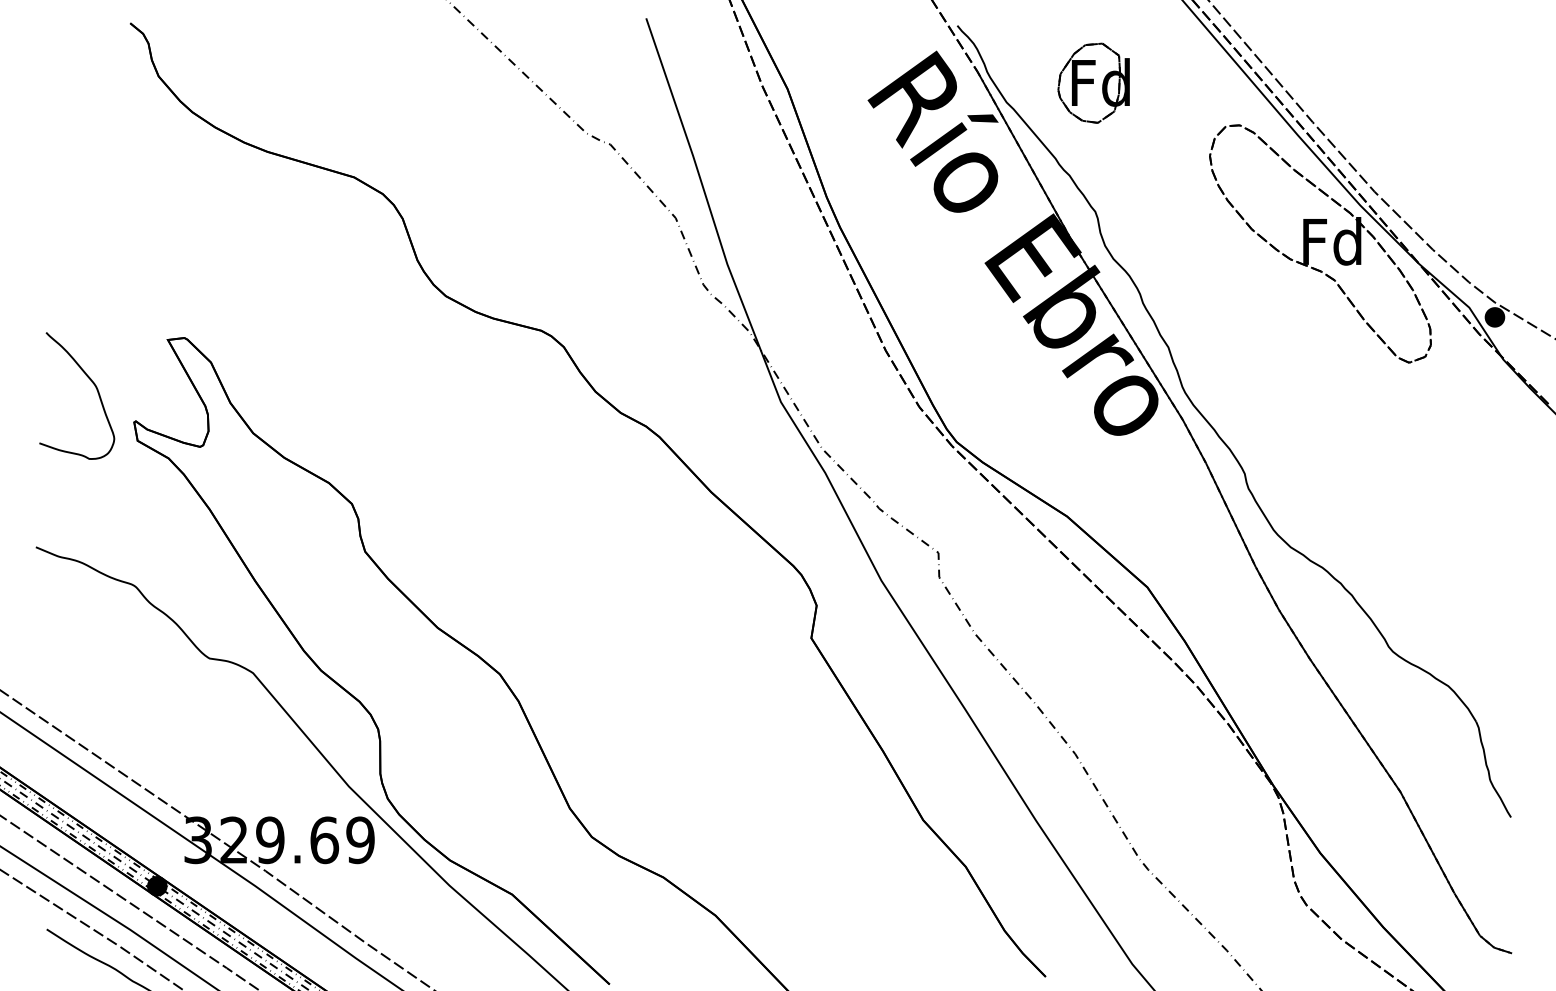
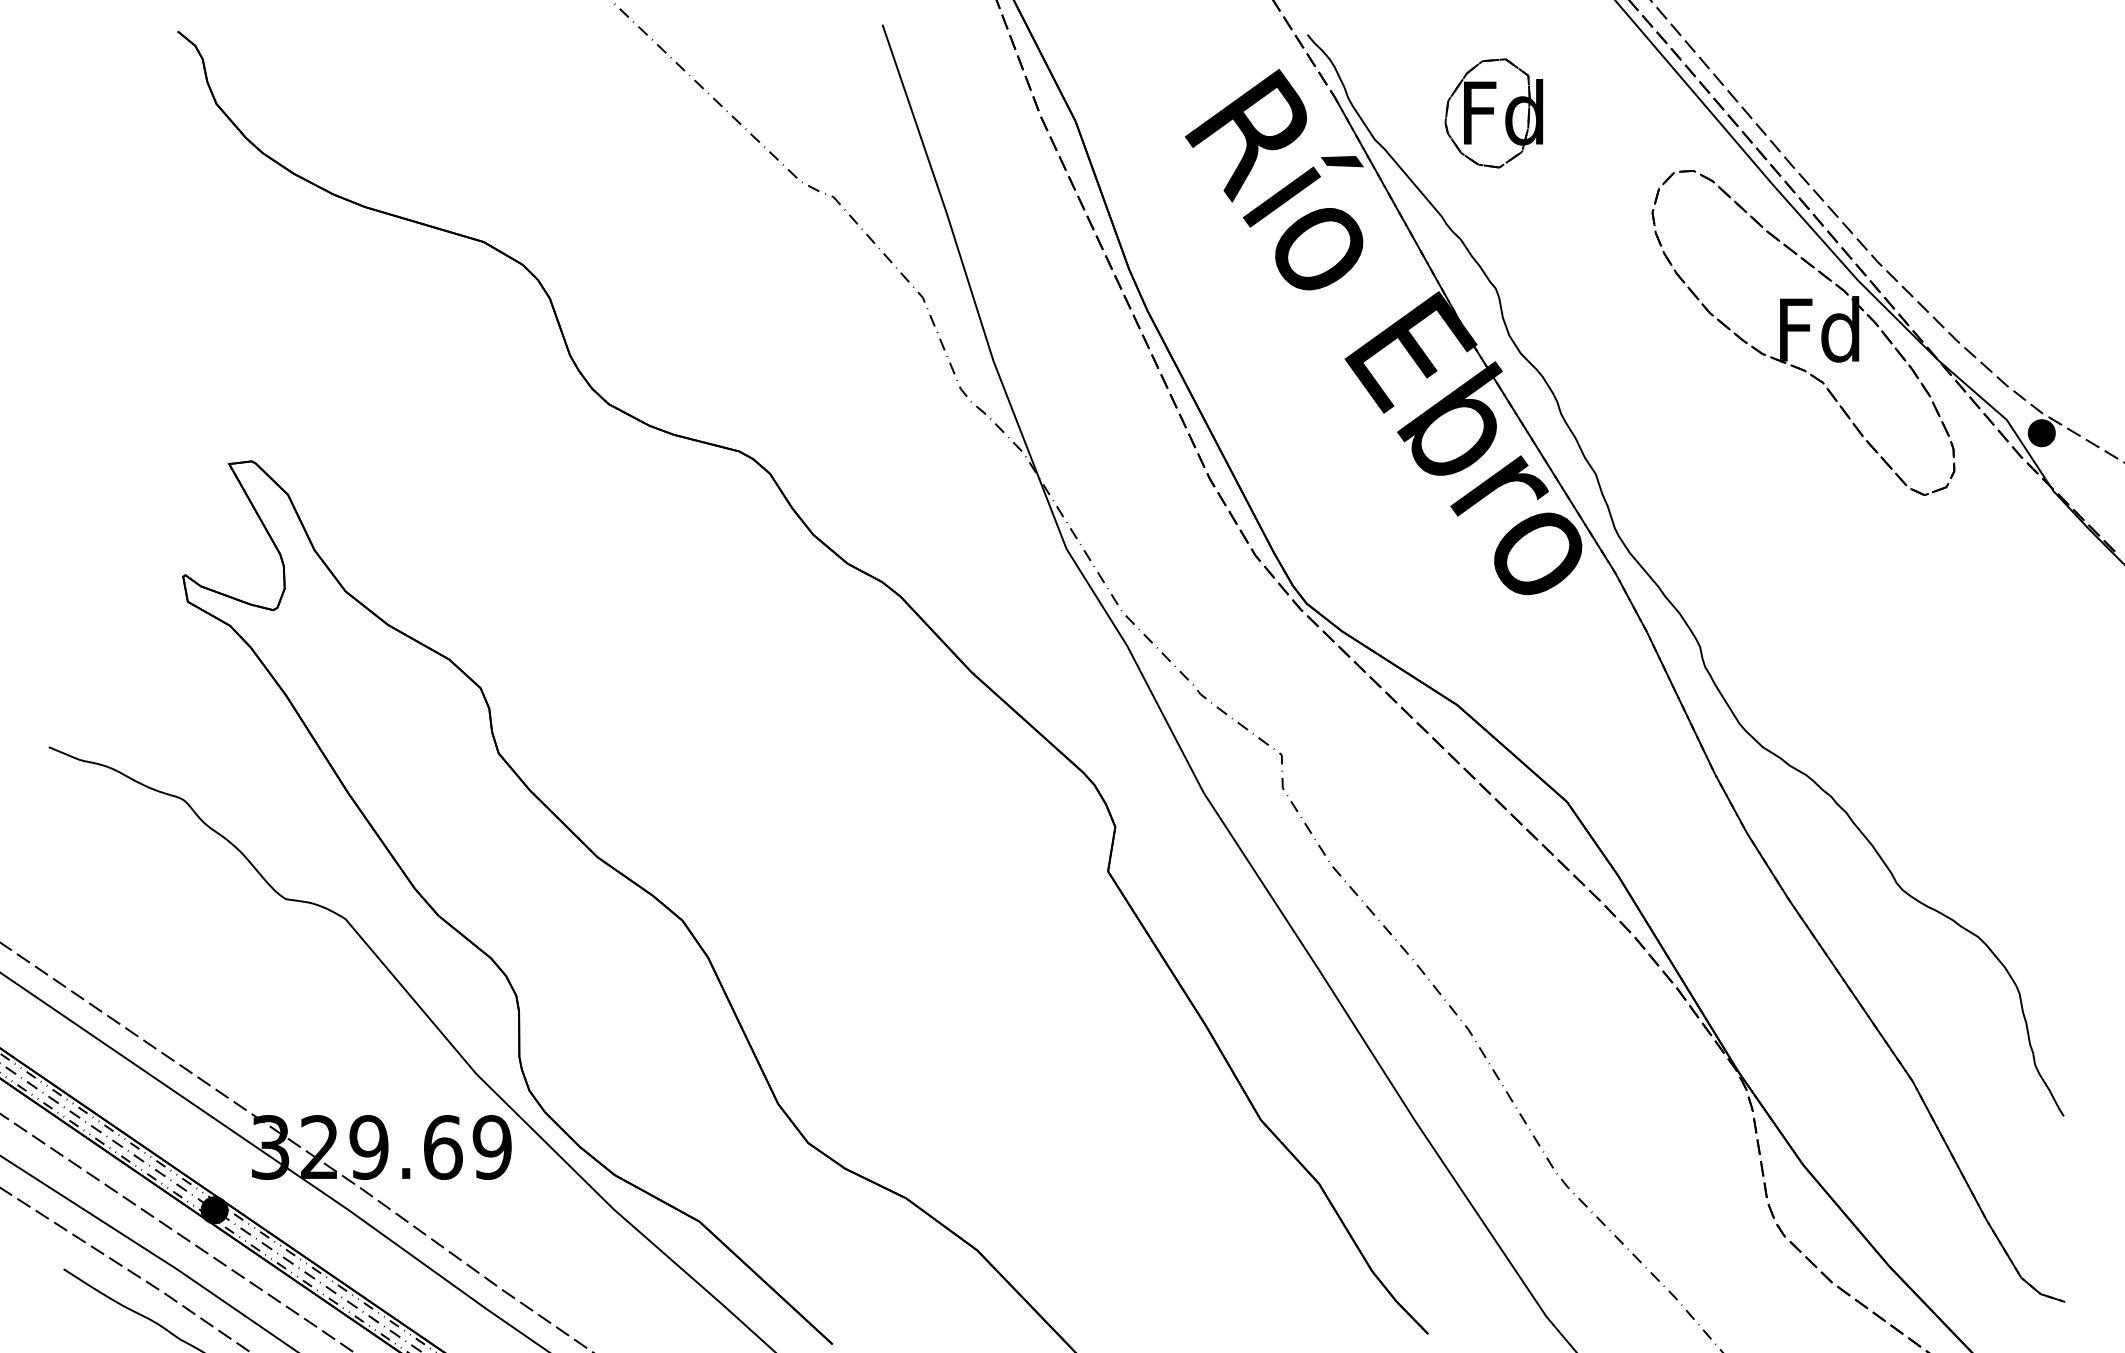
curve: (93, 384) -> (127, 524), removed

